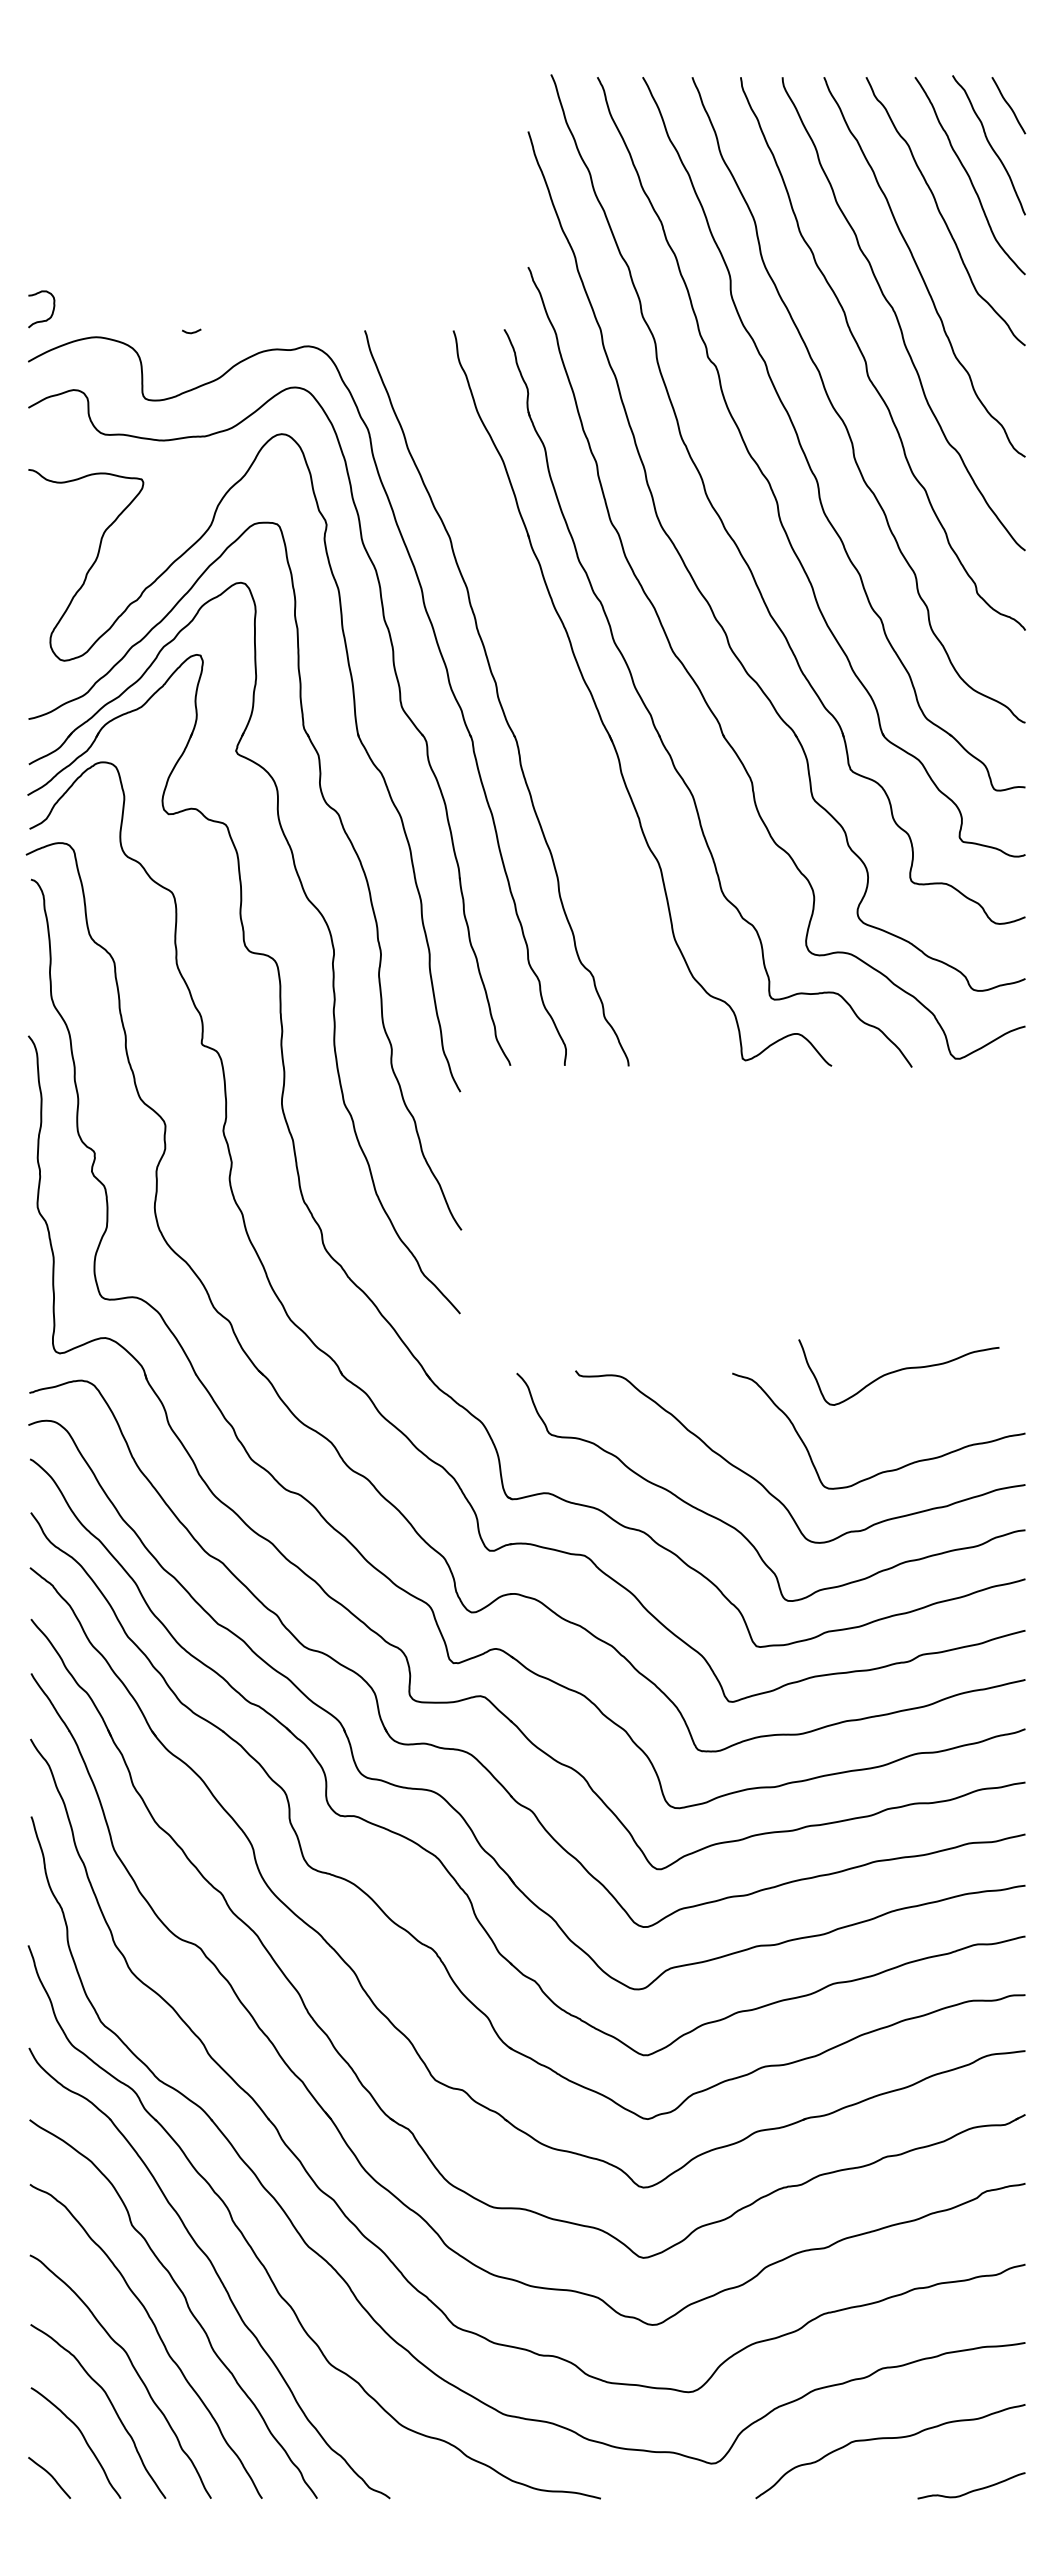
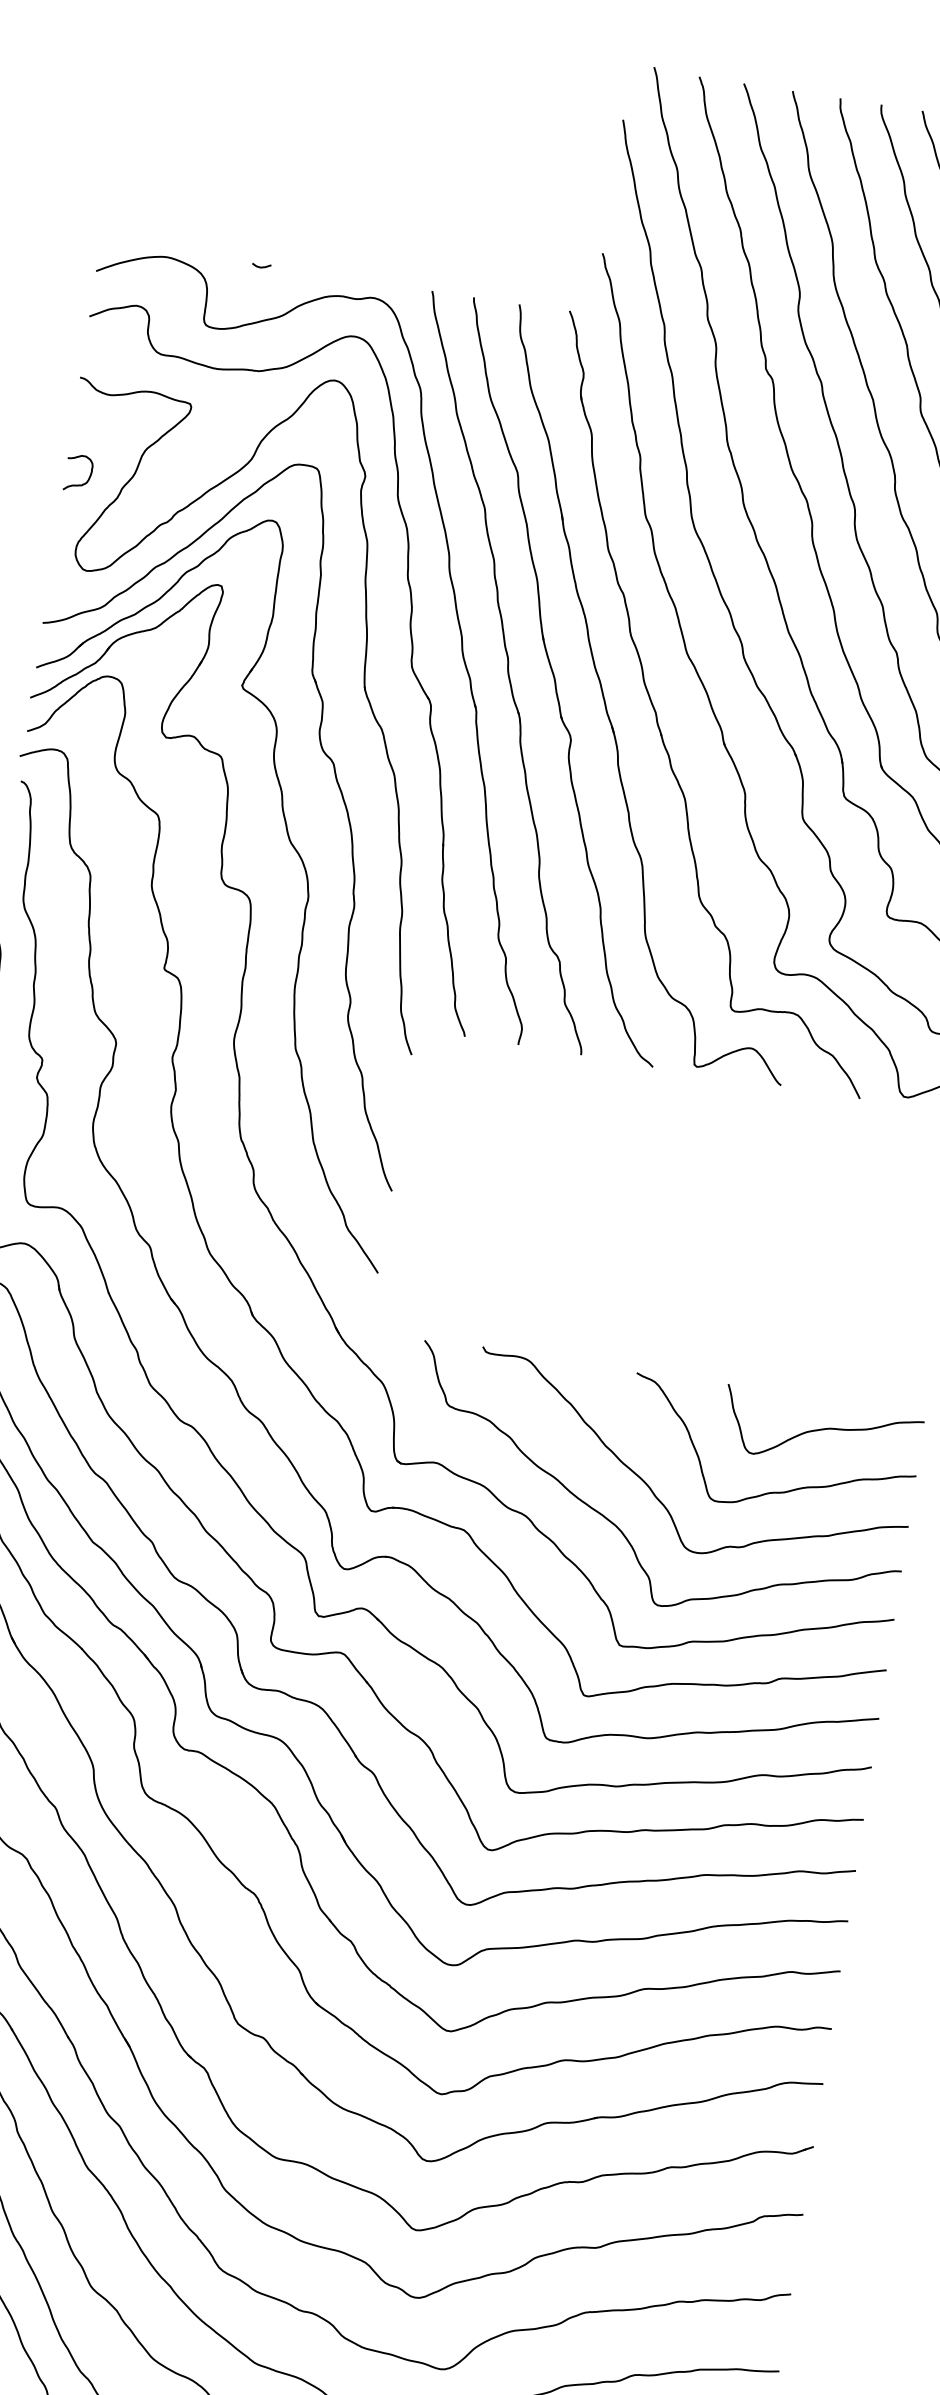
curve: (51, 313) -> (87, 479), moved
part: (547, 699) -> (556, 681), added
curve: (898, 1371) -> (821, 1430), moved

